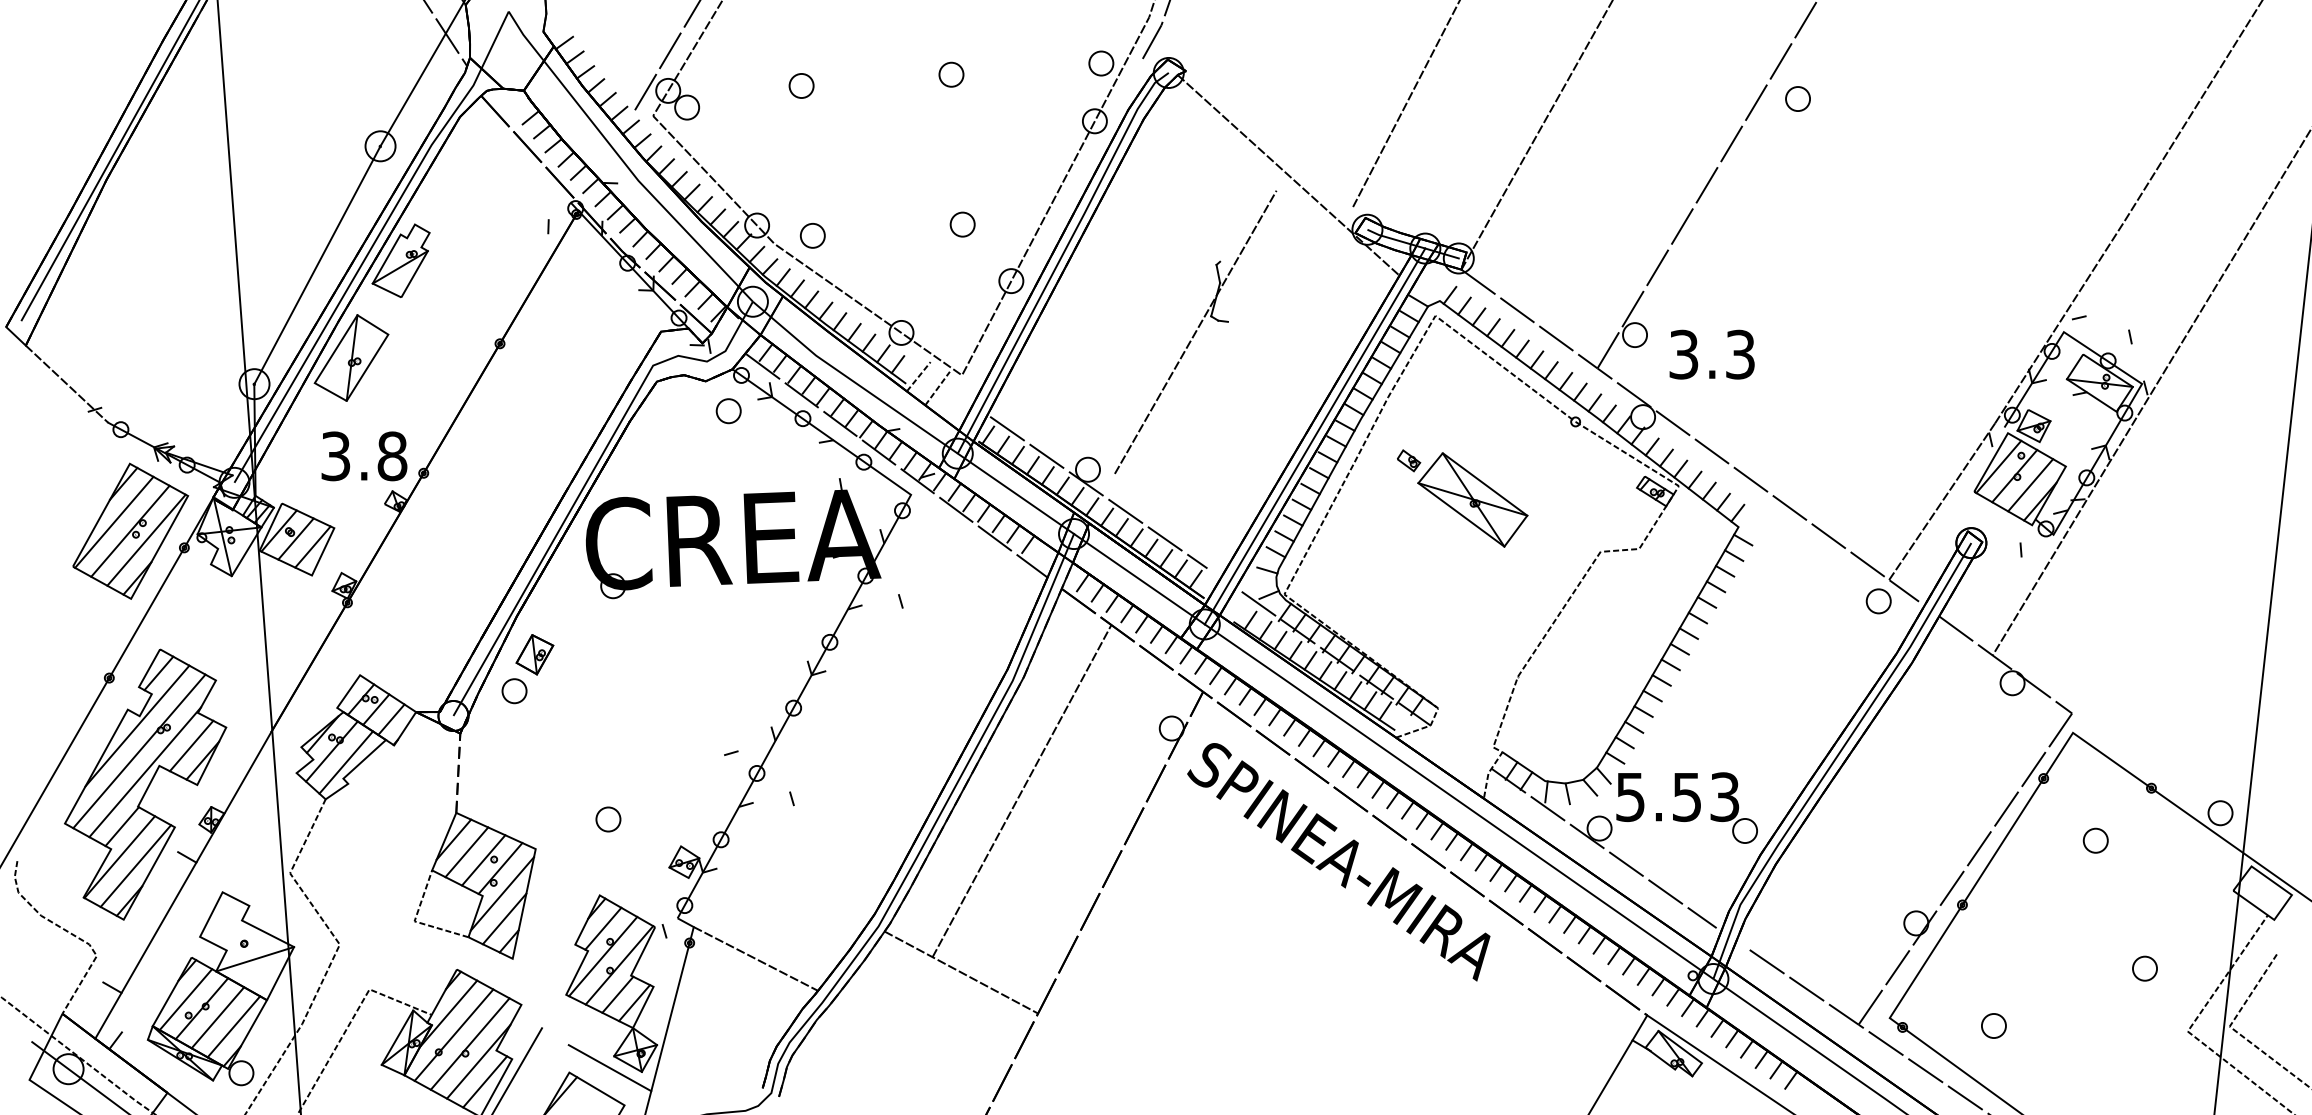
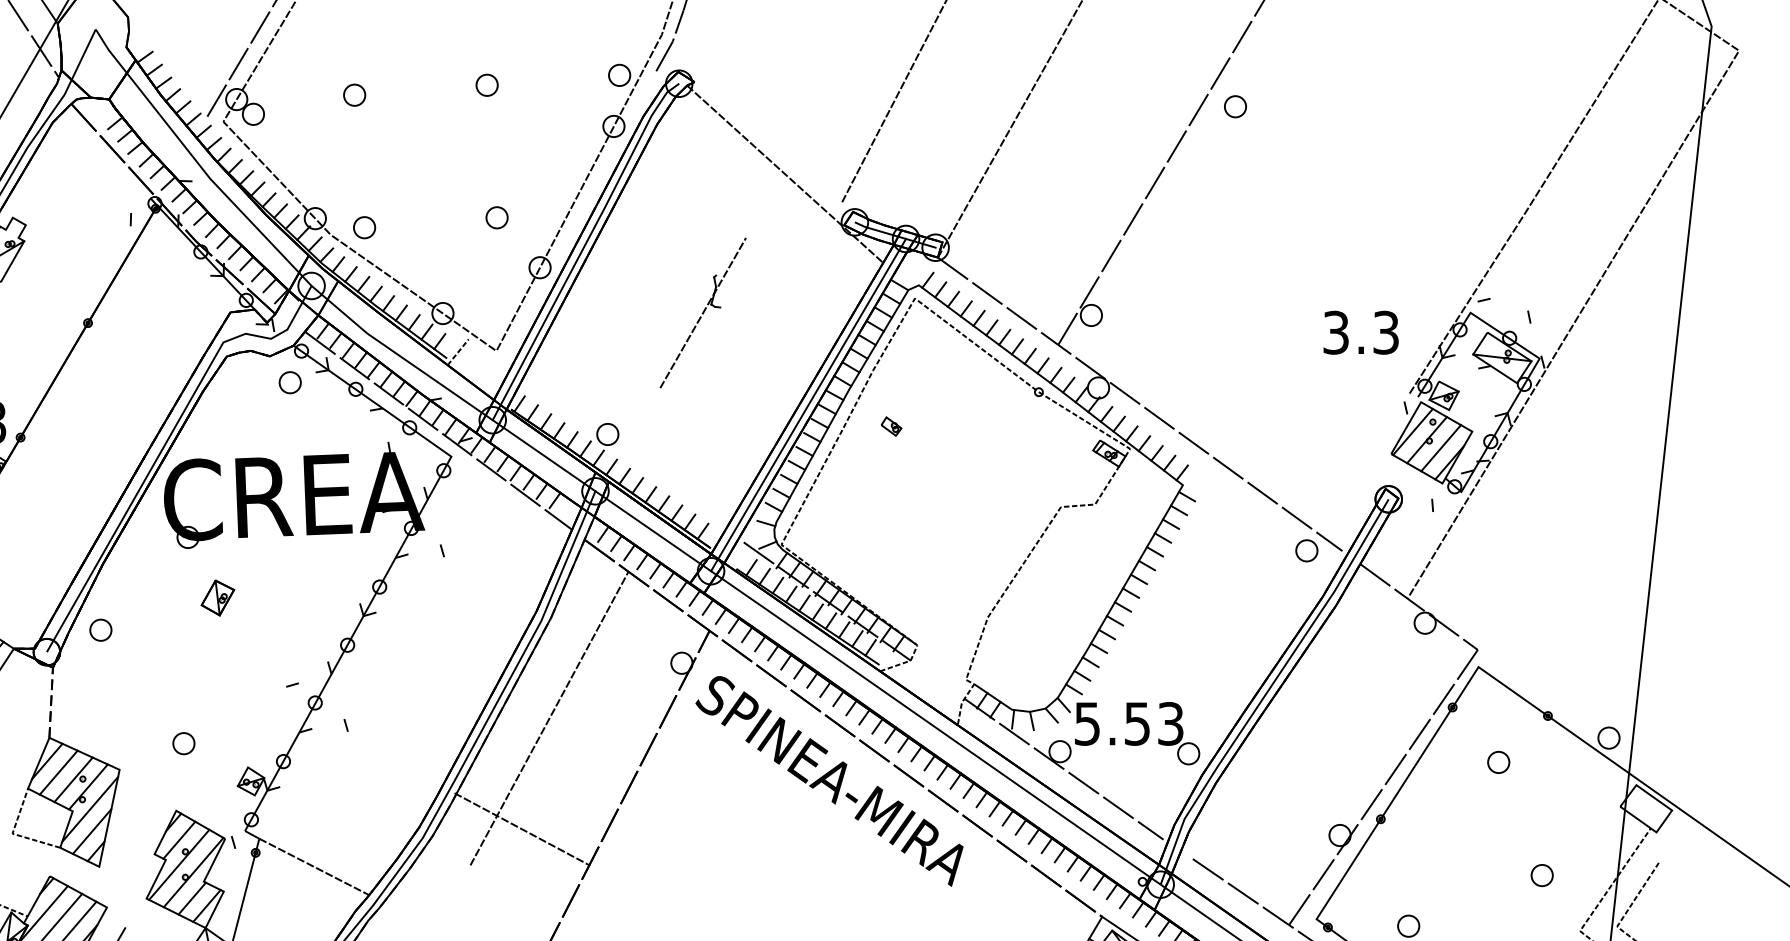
part: (1195, 332) -> (702, 313), size x0.6
text: (1711, 354) -> (1360, 332), moved
line: (937, 388) -> (474, 362), removed
line: (1098, 492) -> (617, 454), removed
part: (1472, 499) -> (947, 460), removed
line: (1942, 501) -> (1363, 462), removed
part: (534, 654) -> (217, 597), moved
line: (961, 972) -> (522, 829), moved

